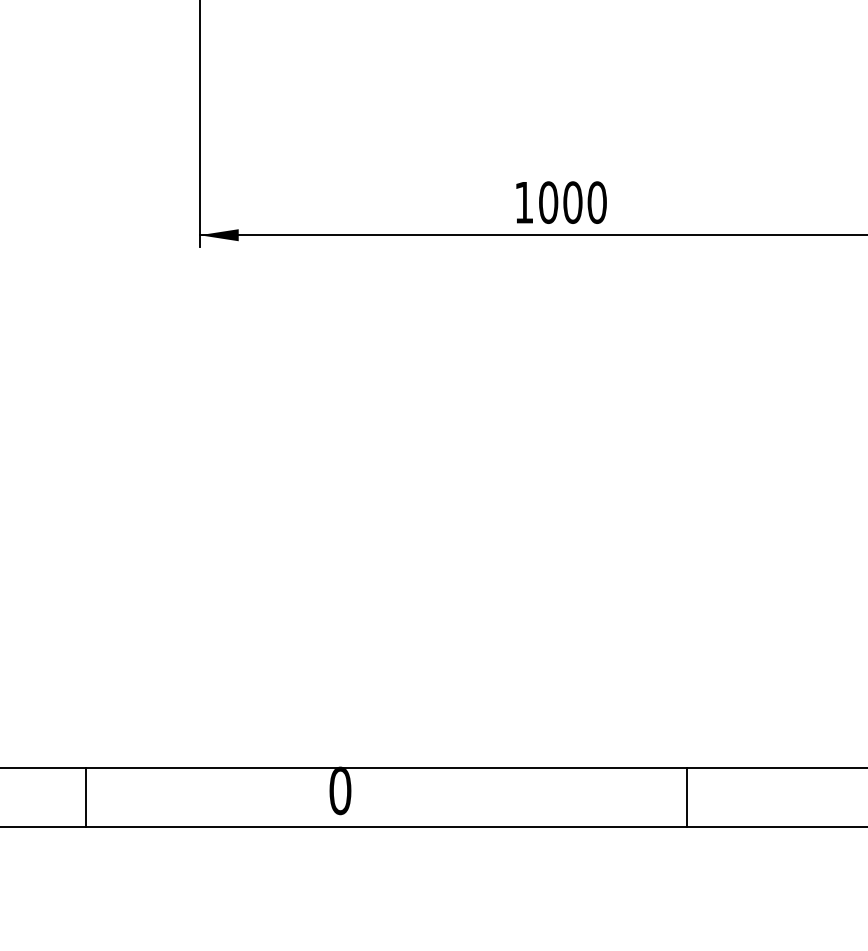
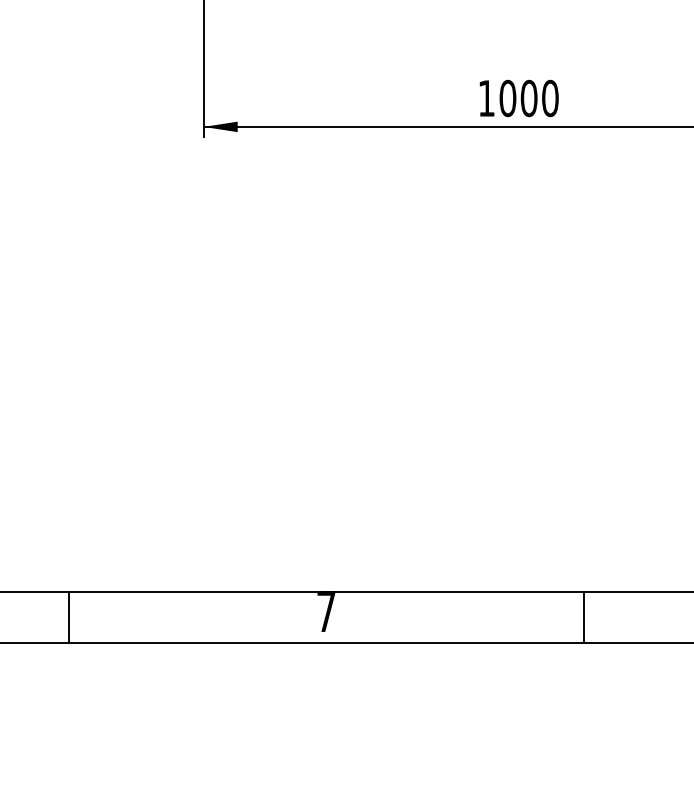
text: (340, 790) -> (326, 611), 0 -> 7
line: (85, 797) -> (69, 617), moved
line: (687, 797) -> (584, 617), moved

